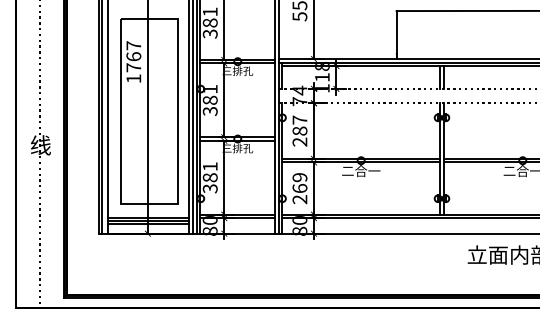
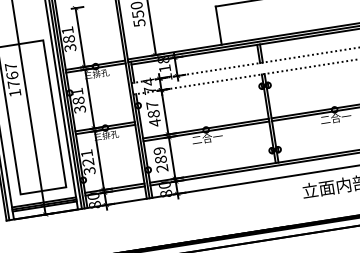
text: (299, 142) -> (154, 123), 287 -> 487
text: (209, 177) -> (87, 162), 381 -> 321
text: (299, 188) -> (160, 159), 269 -> 289

